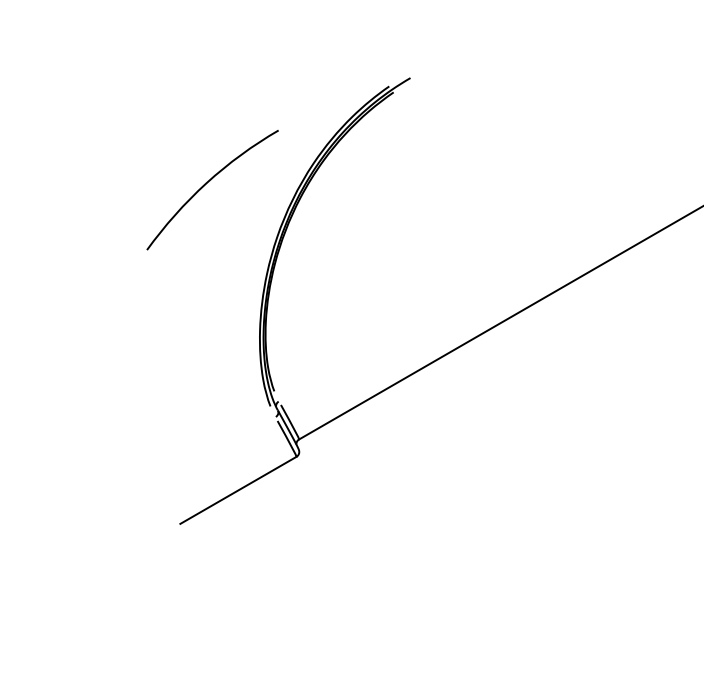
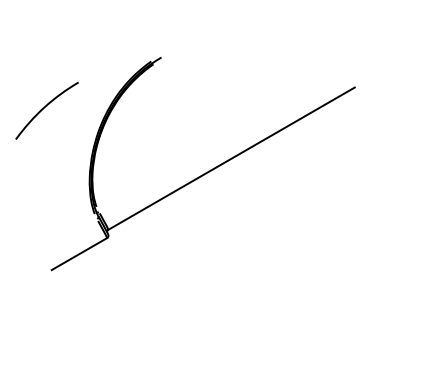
curve: (207, 185) -> (44, 108), moved

